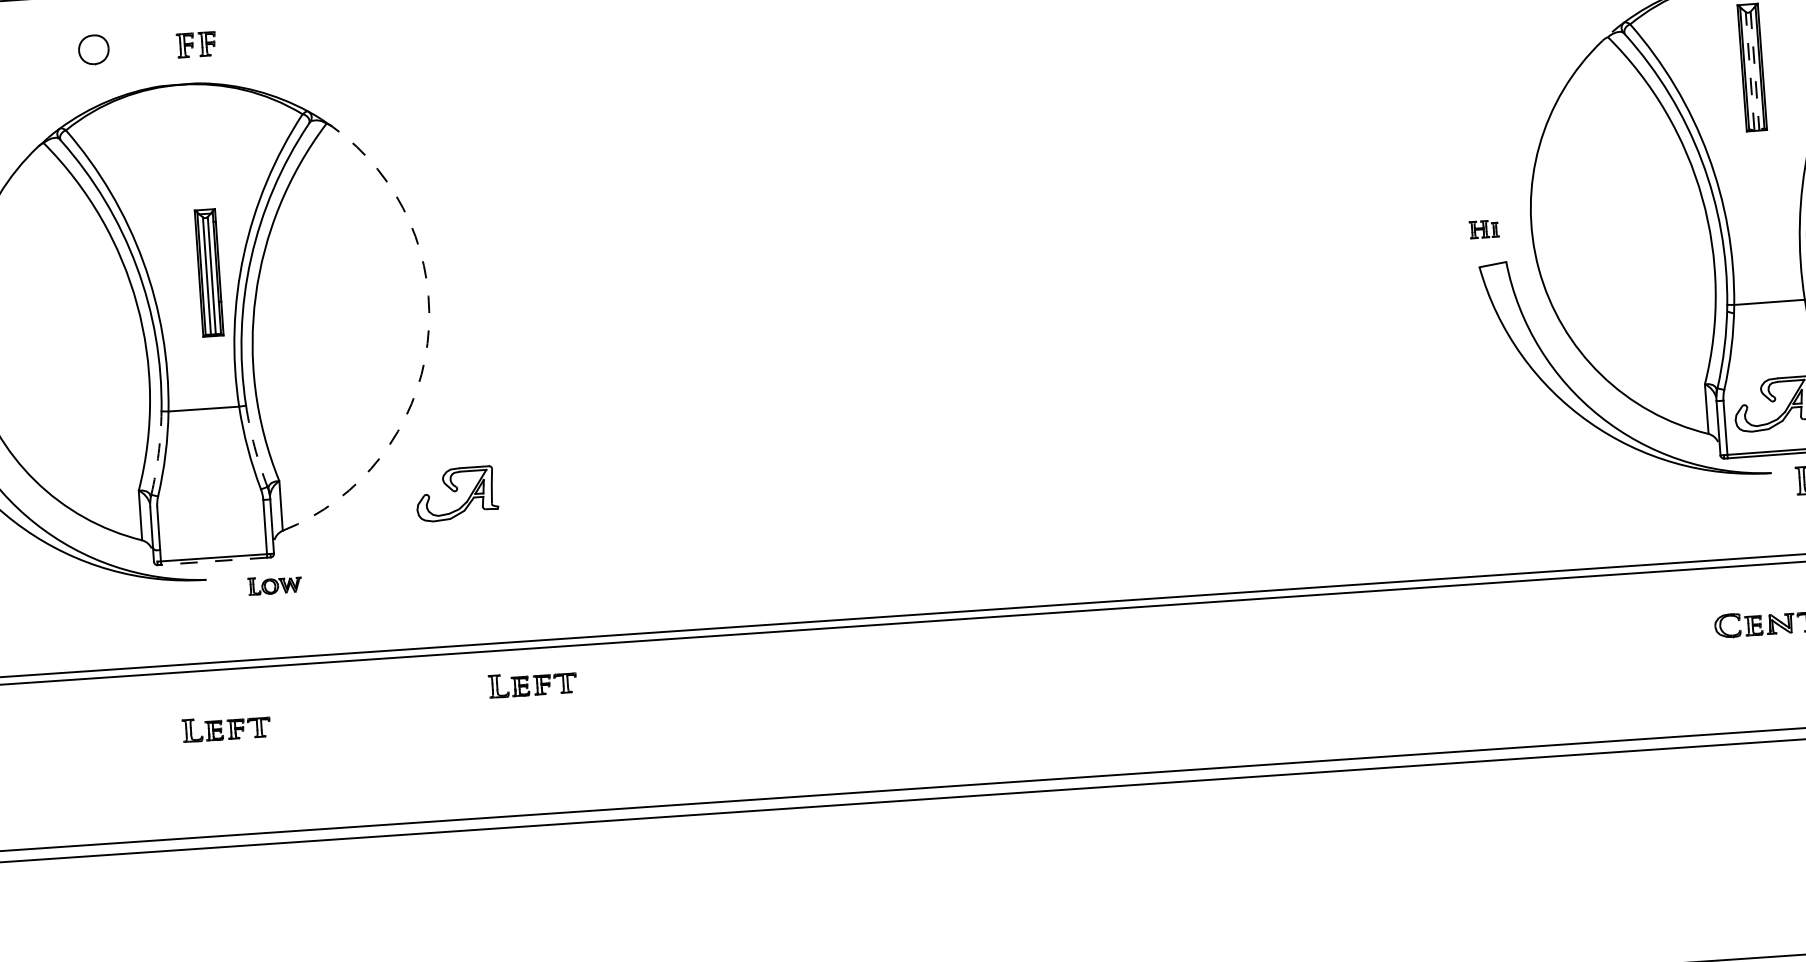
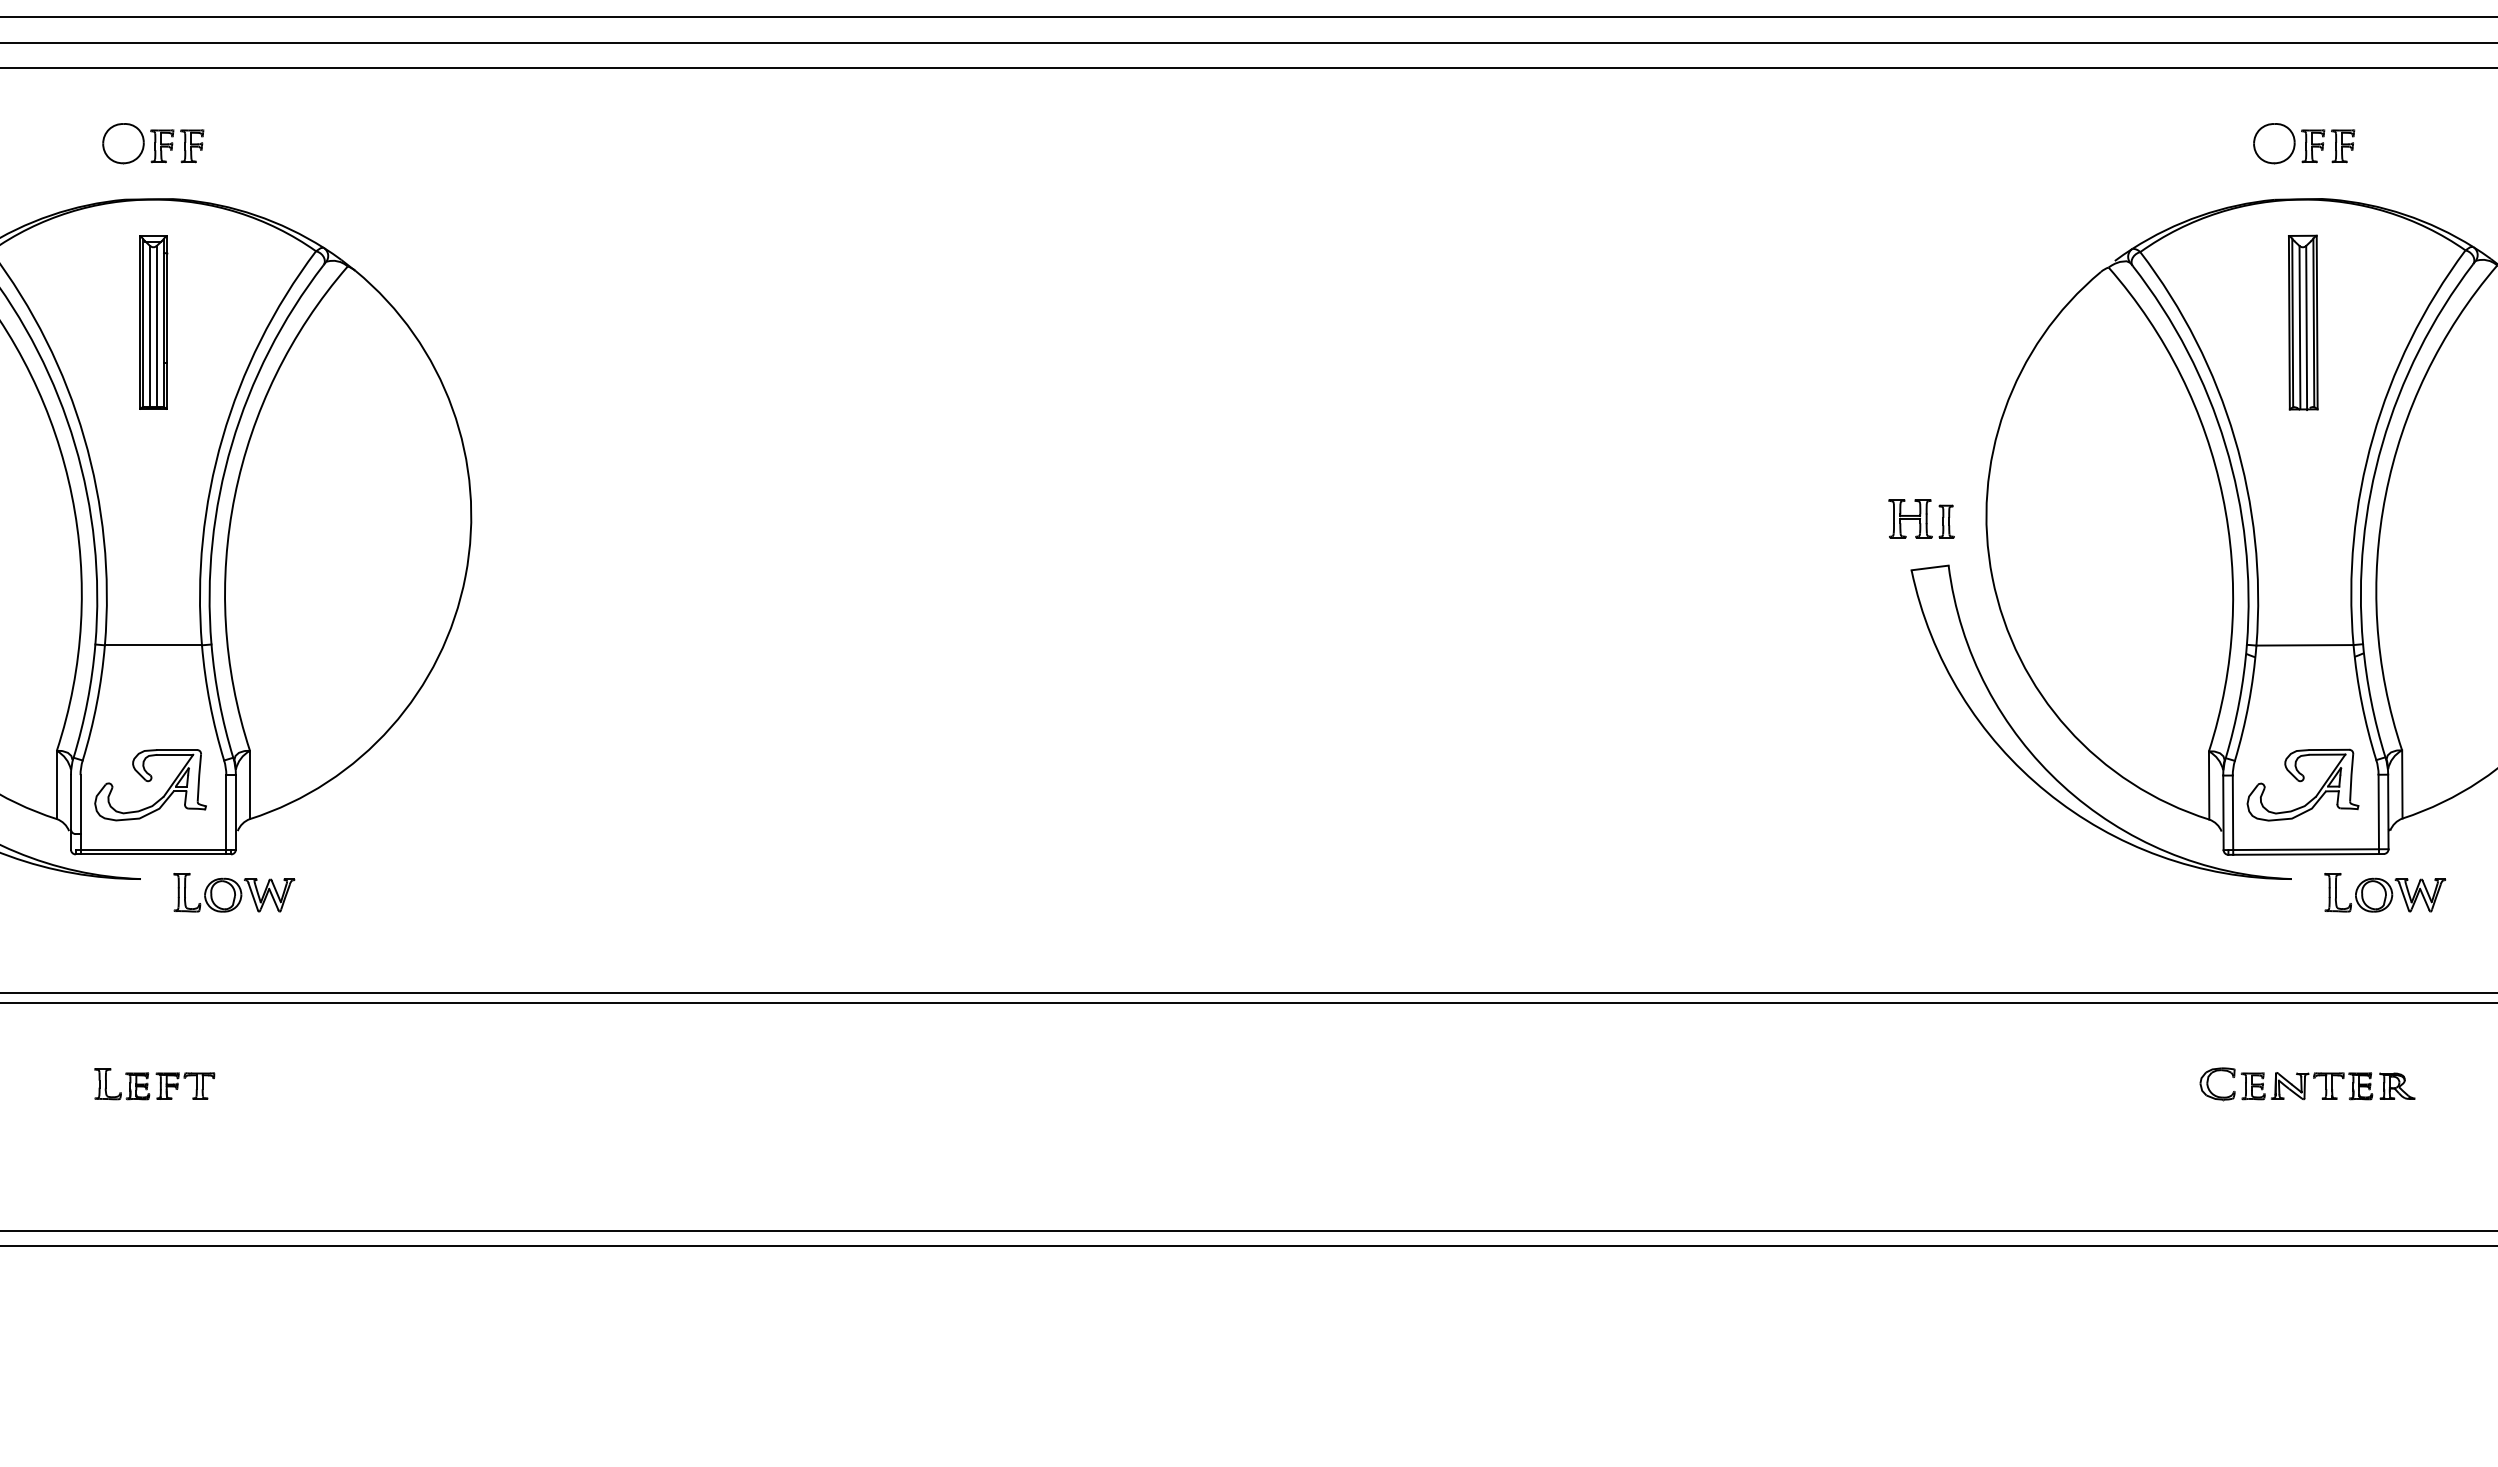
part: (93, 49) -> (123, 143), moved
line: (1749, 70) -> (2299, 326), dashed -> solid
line: (1754, 71) -> (2306, 328), dashed -> solid
part: (1484, 229) -> (1921, 518), size x1.67
part: (209, 272) -> (153, 322), moved
arc: (427, 343) -> (465, 576), dashed -> solid
arc: (254, 446) -> (219, 701), dashed -> solid
arc: (158, 453) -> (87, 701), dashed -> solid
part: (456, 494) -> (150, 785), moved
line: (214, 561) -> (153, 854), dashed -> solid
part: (275, 584) -> (234, 892), size x1.67
part: (532, 684) -> (577, 1052), removed

